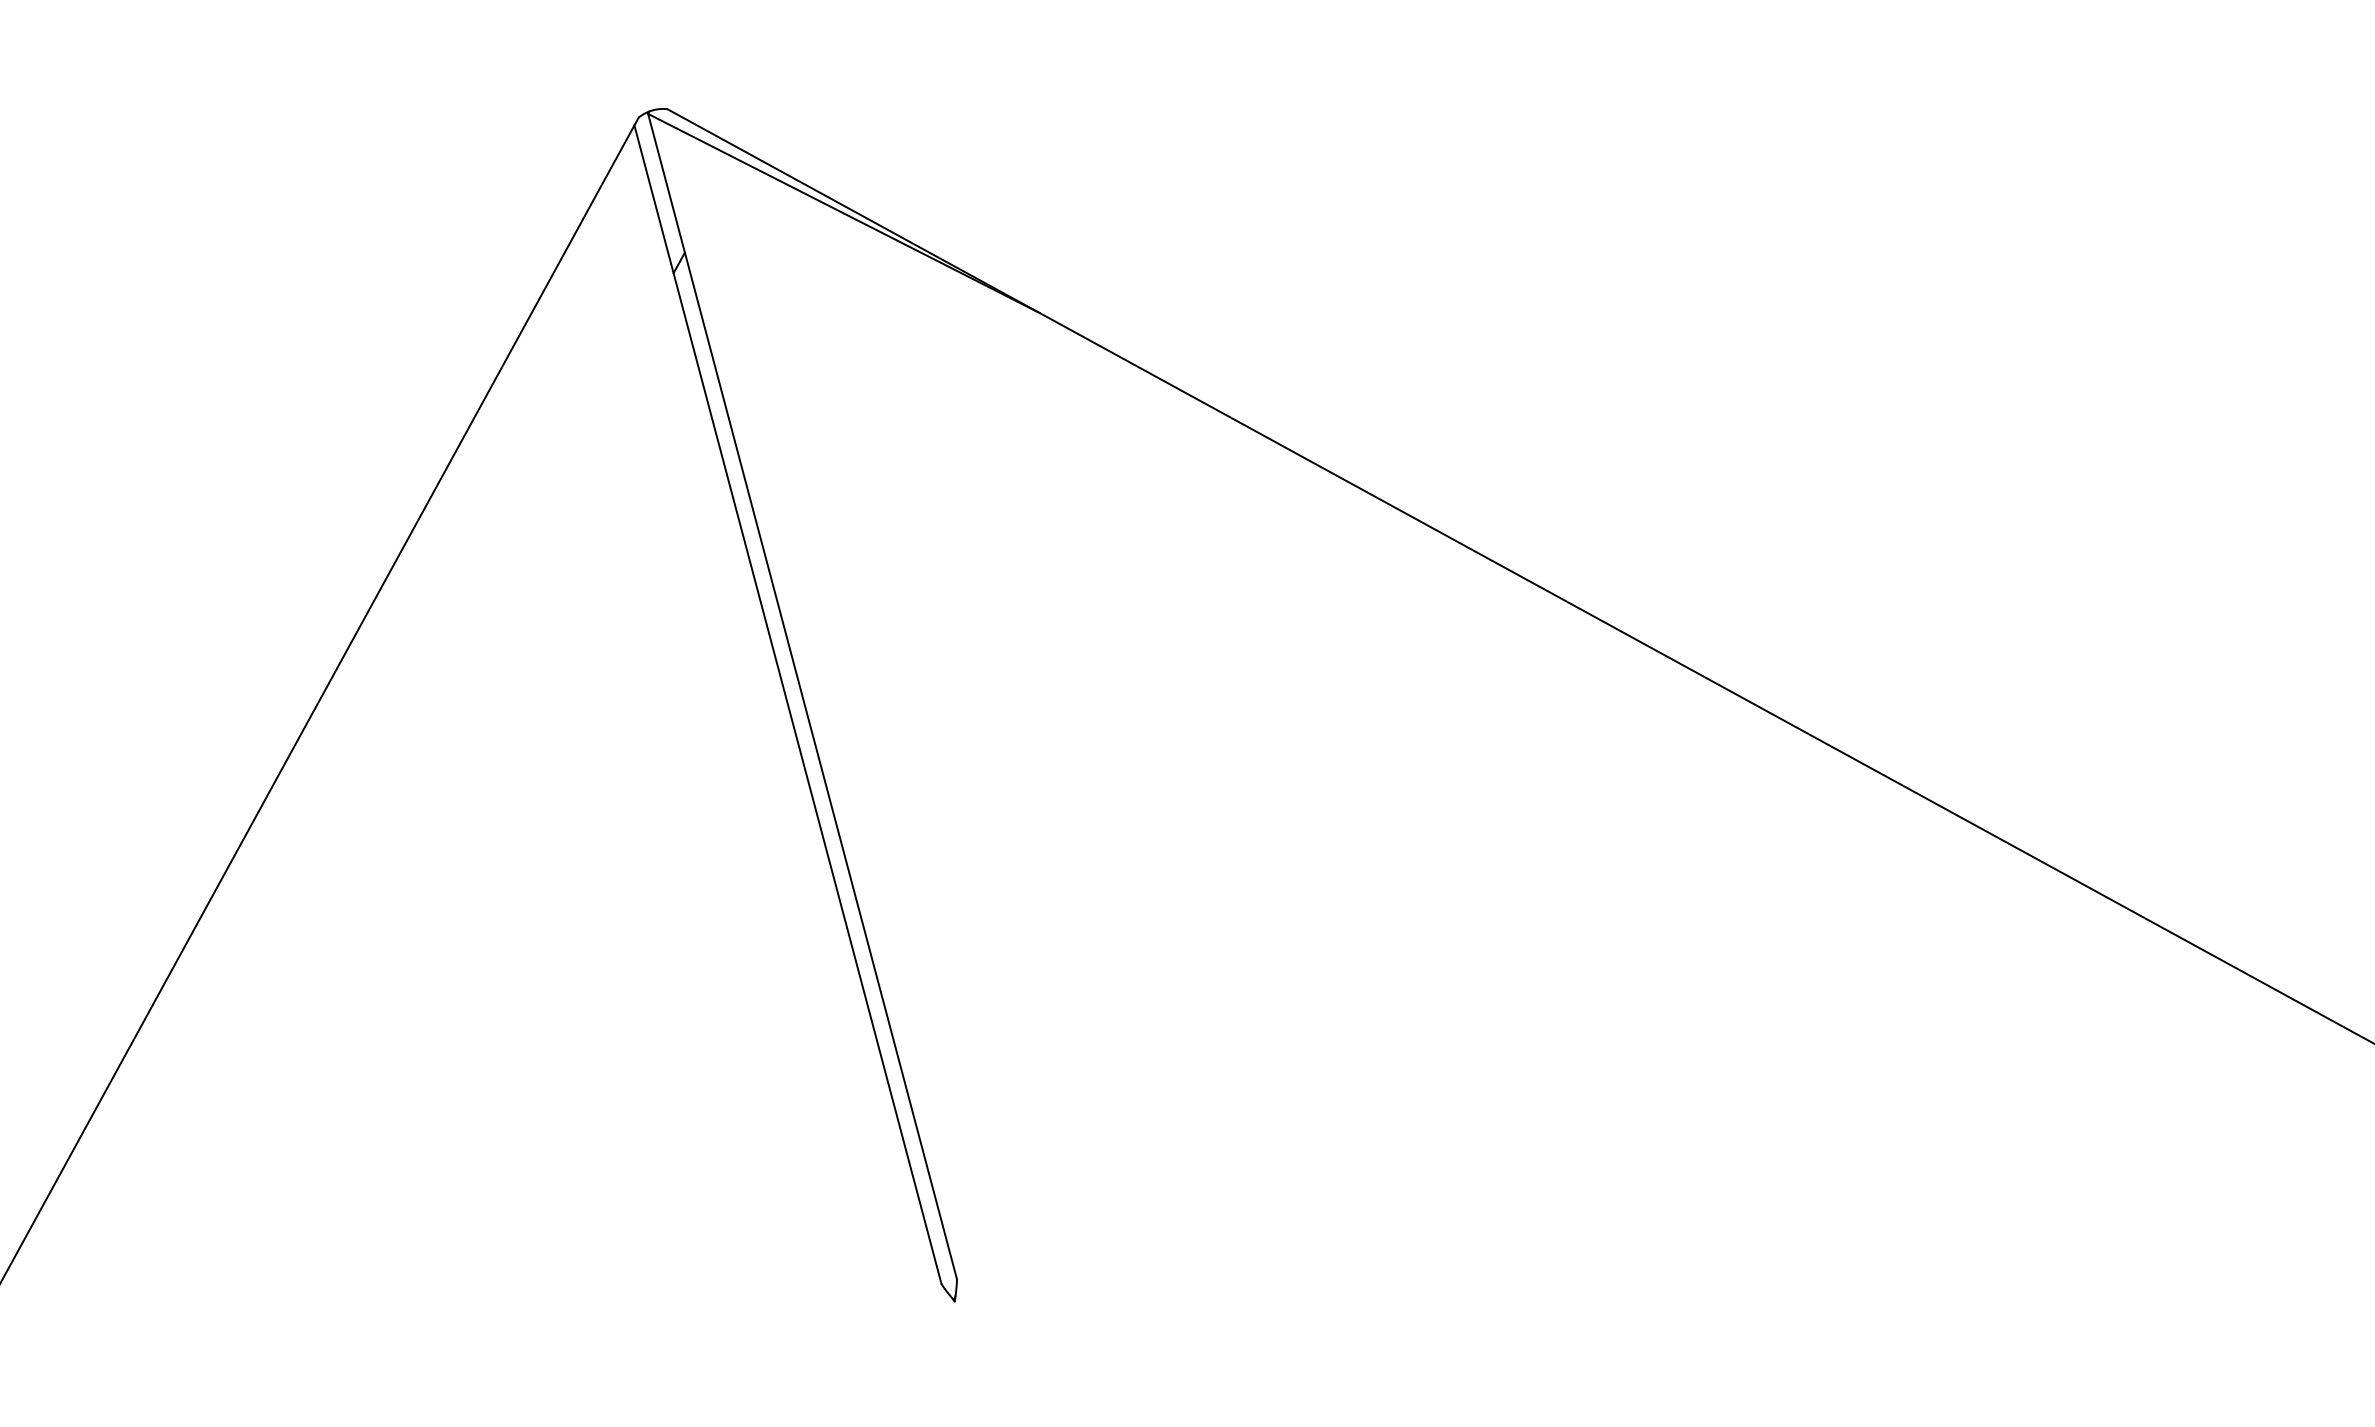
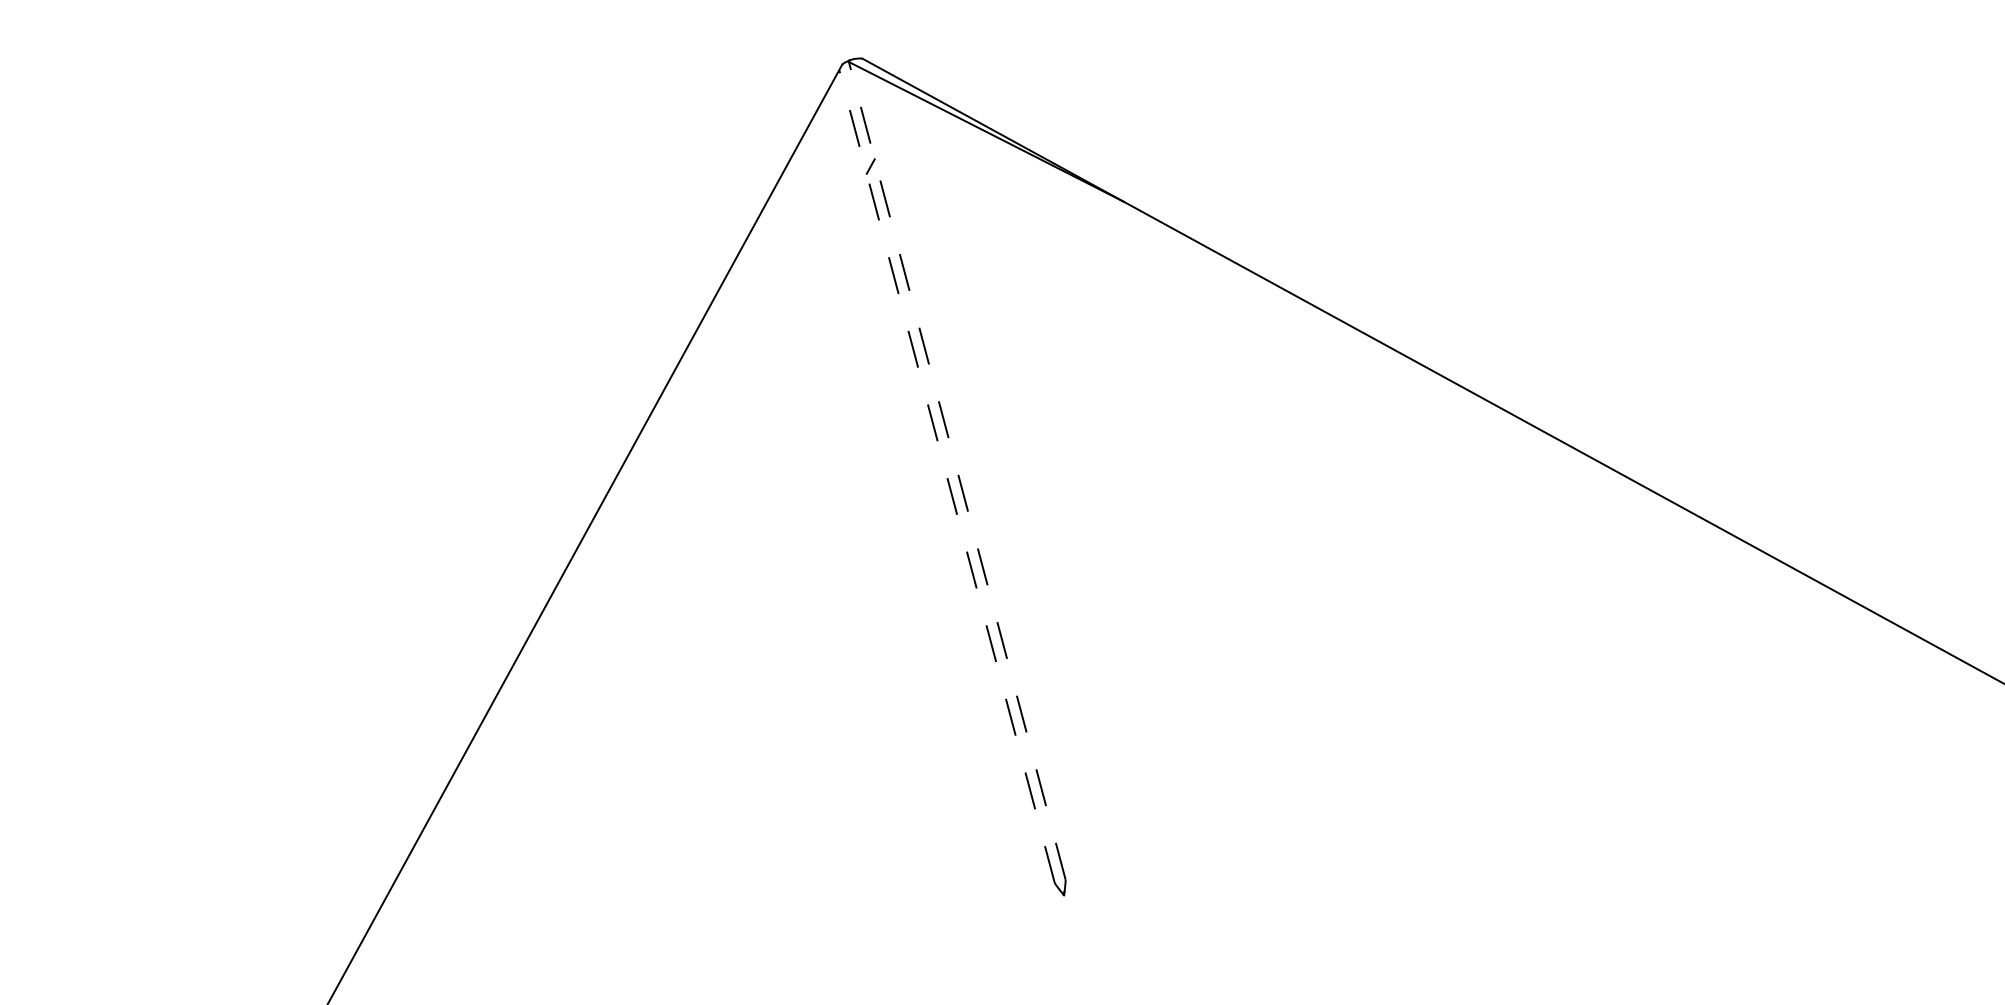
line: (802, 696) -> (957, 470), solid -> dashed
line: (787, 704) -> (946, 476), solid -> dashed

